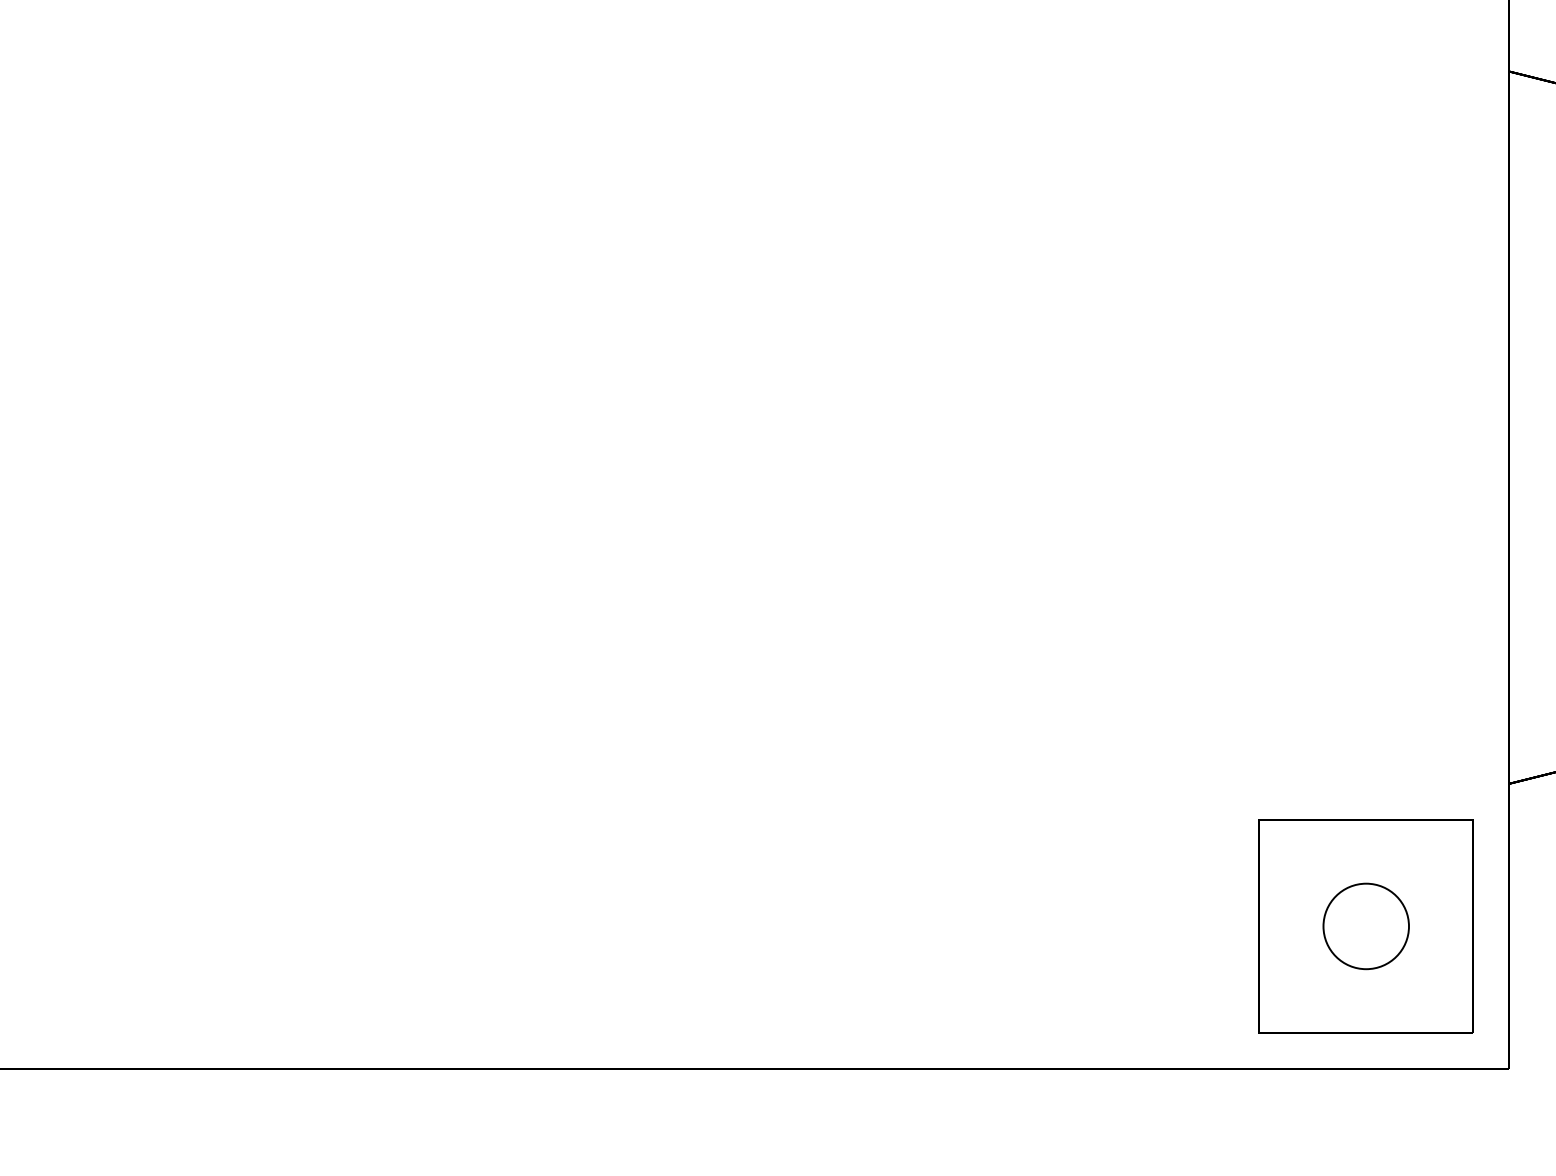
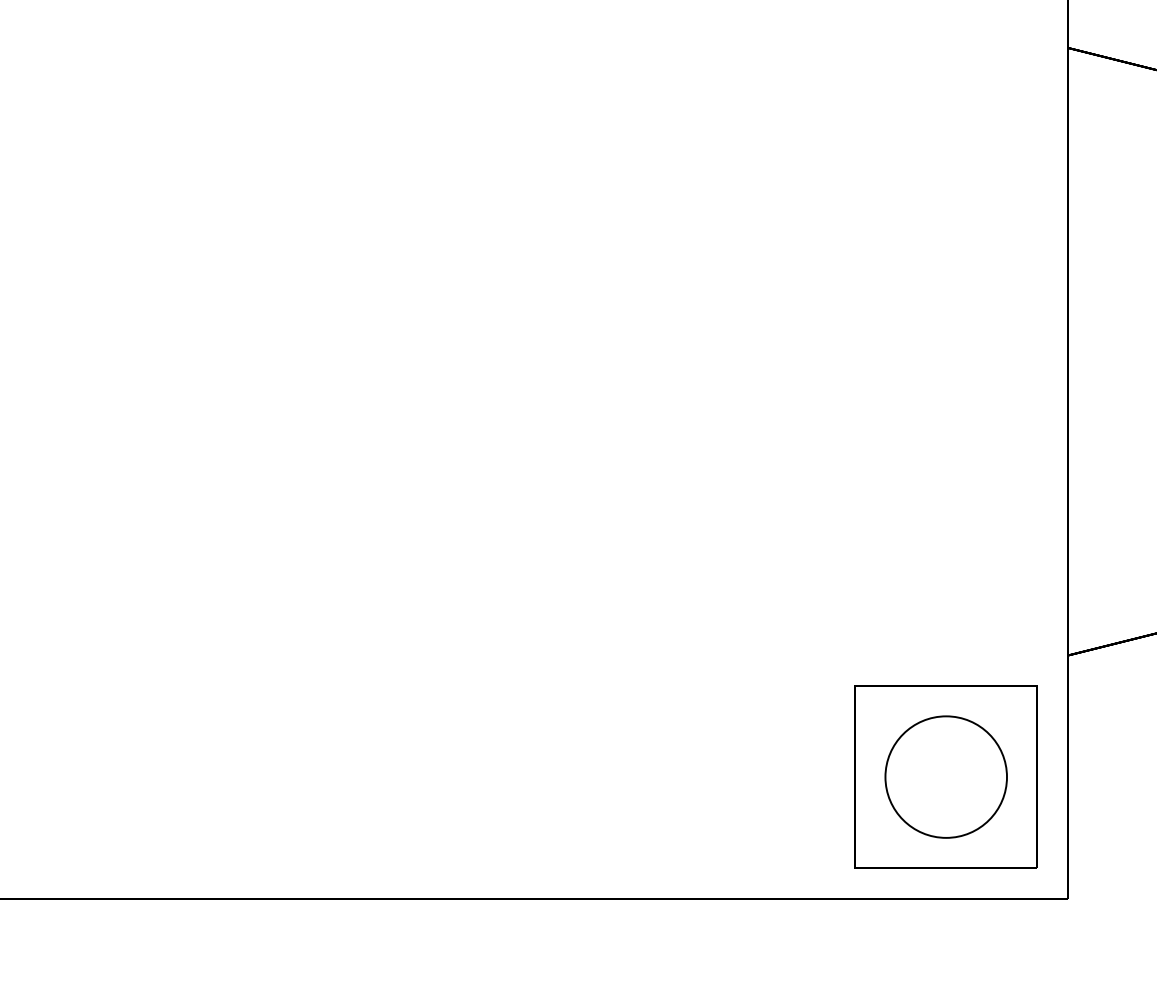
circle: (1365, 926) -> (945, 777), size x1.67

